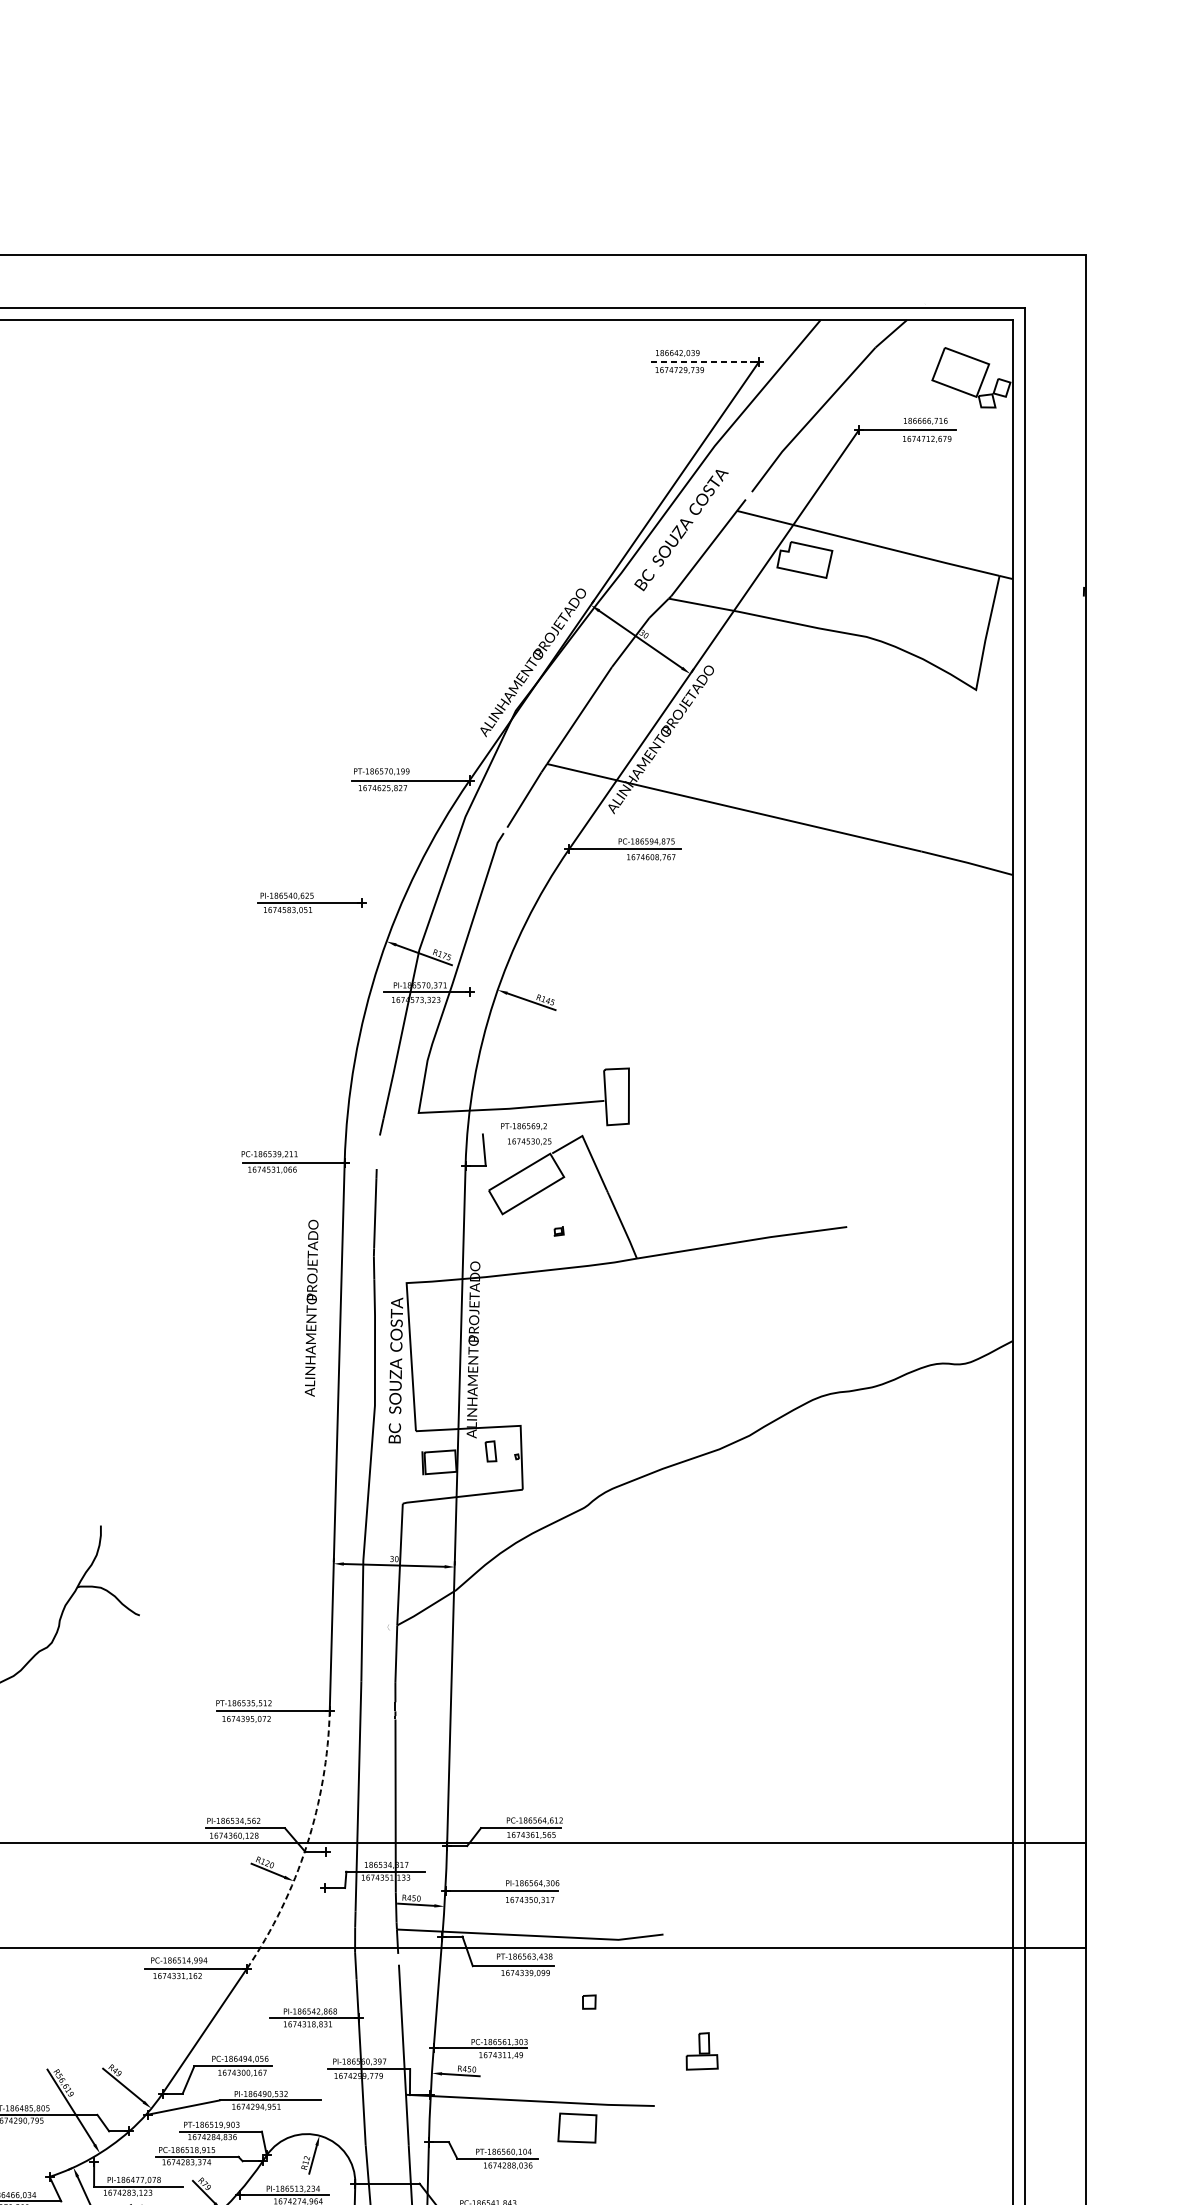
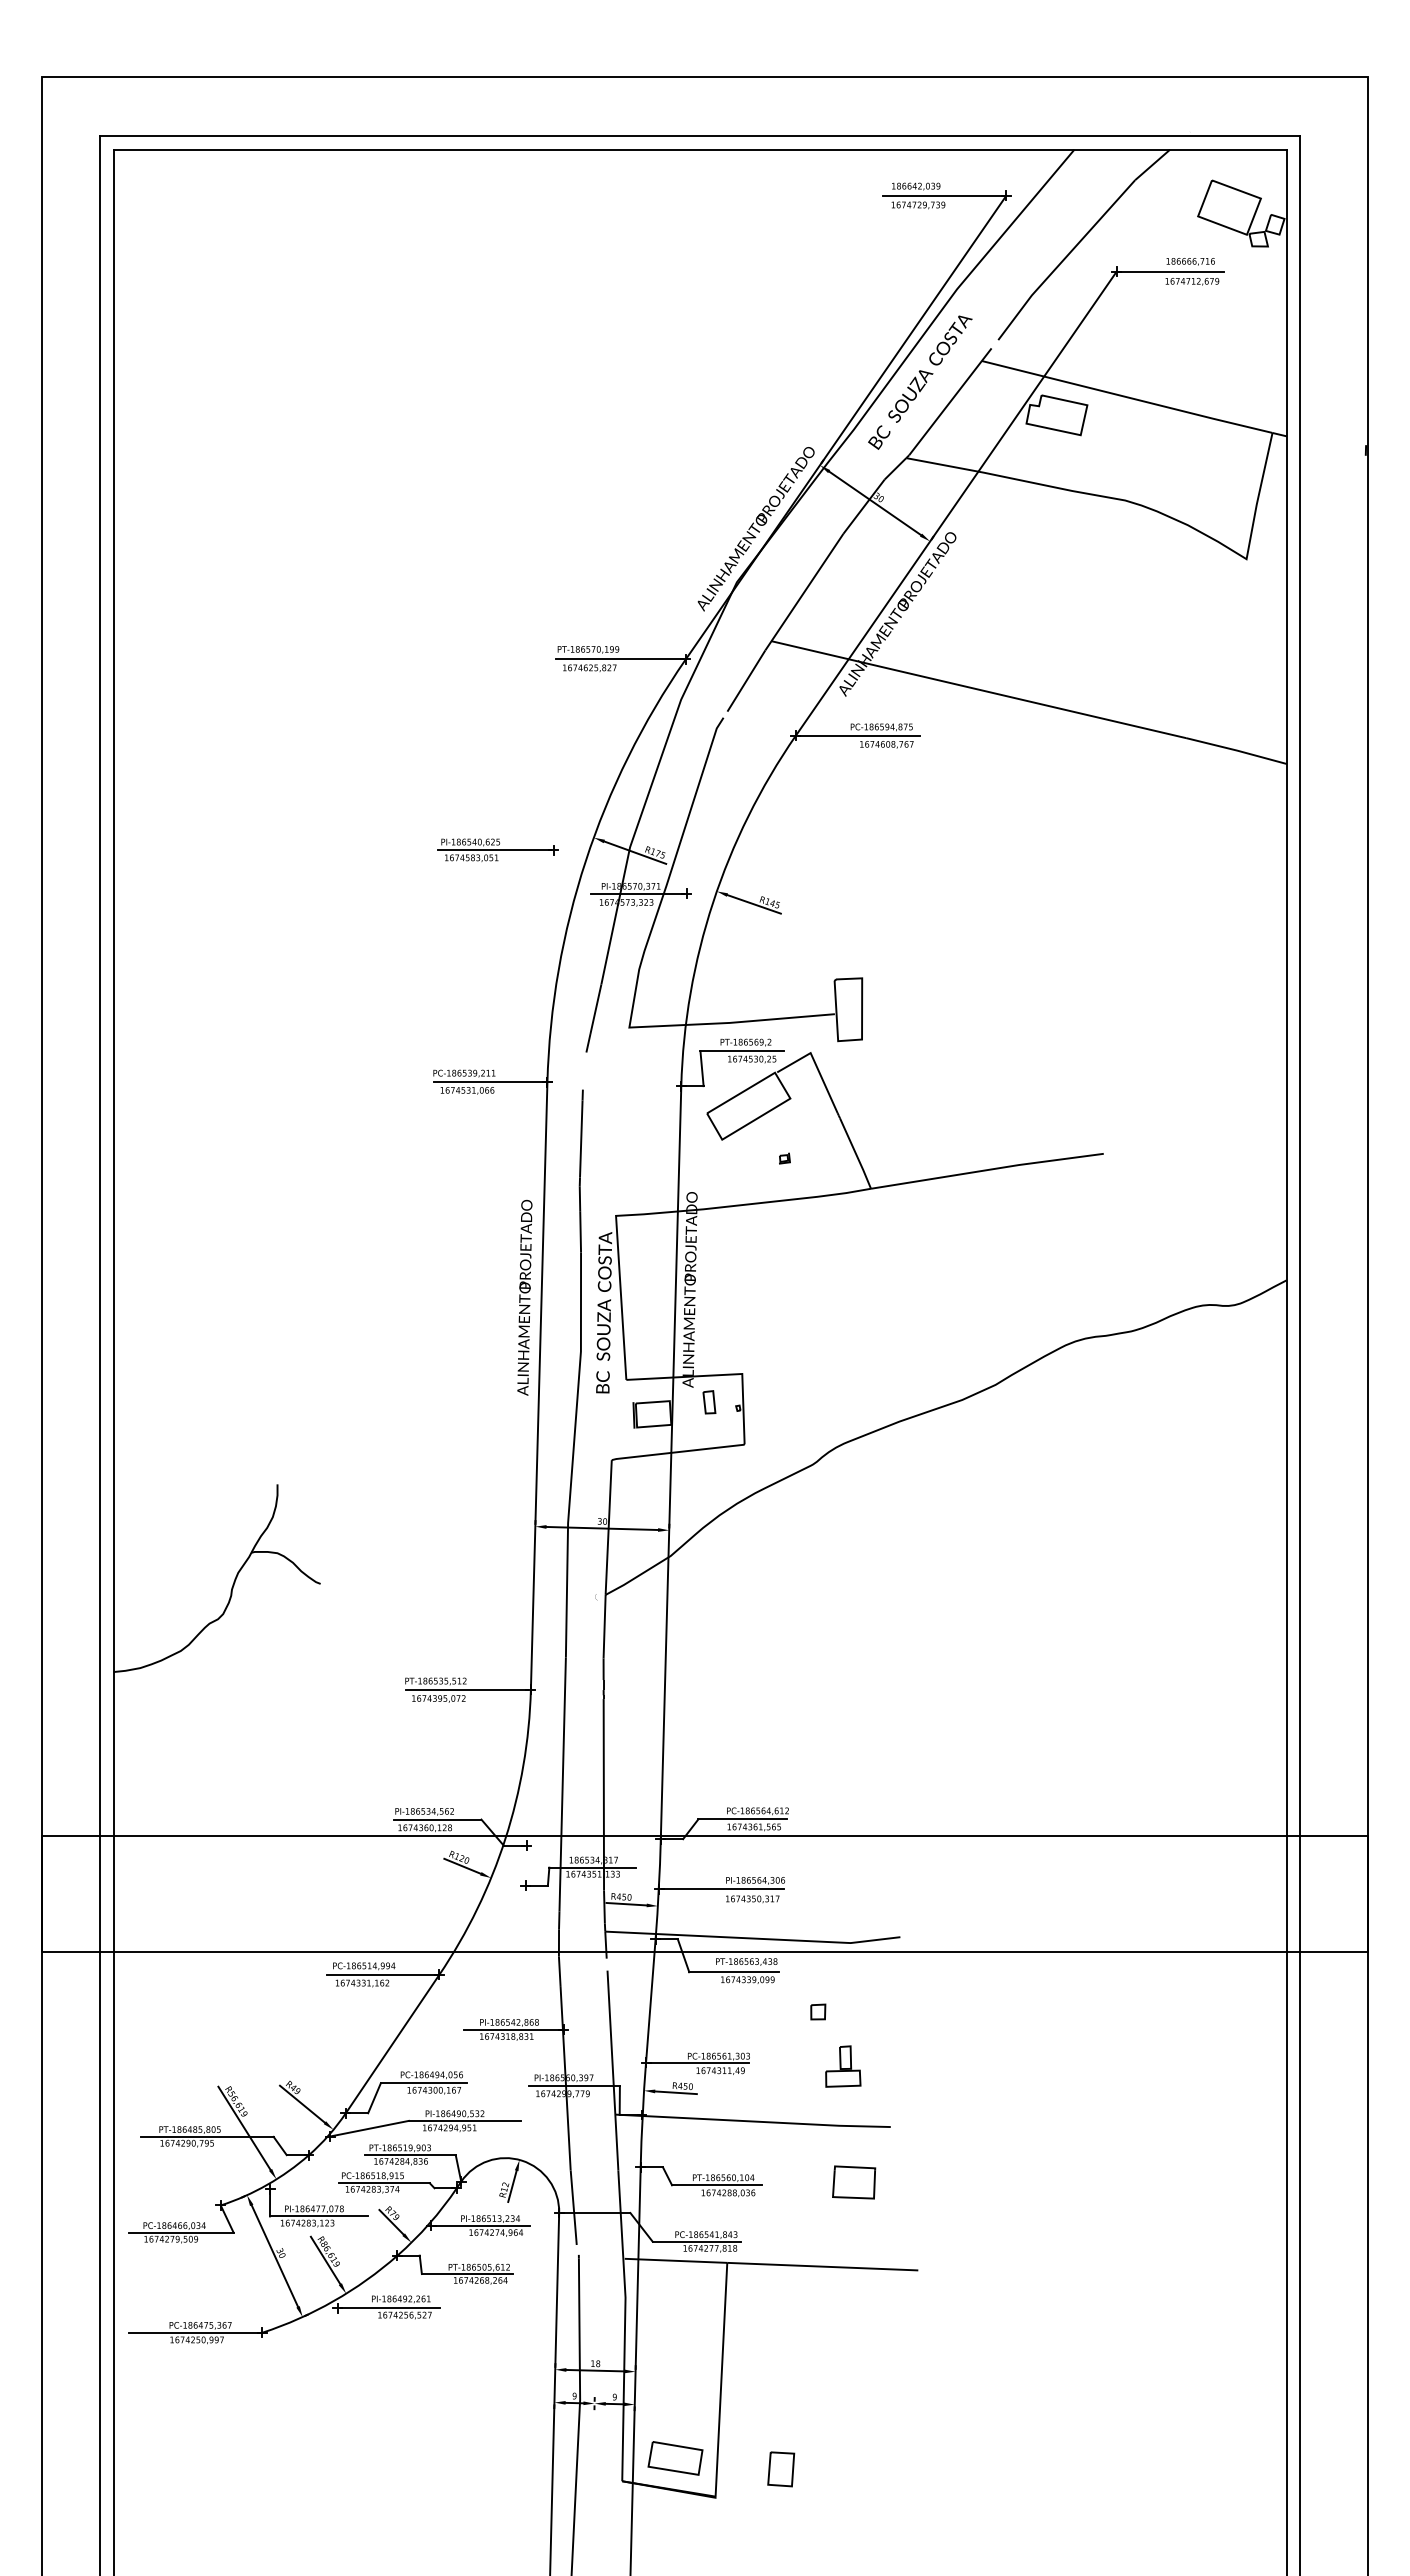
line: (702, 361) -> (943, 195), dashed -> solid
part: (311, 902) -> (497, 849), moved
line: (519, 1134) -> (741, 1051), added
text: (311, 1308) -> (524, 1297), moved
arc: (306, 1845) -> (505, 1838), dashed -> solid
part: (702, 2051) -> (843, 2066), moved
part: (577, 2128) -> (854, 2182), moved

